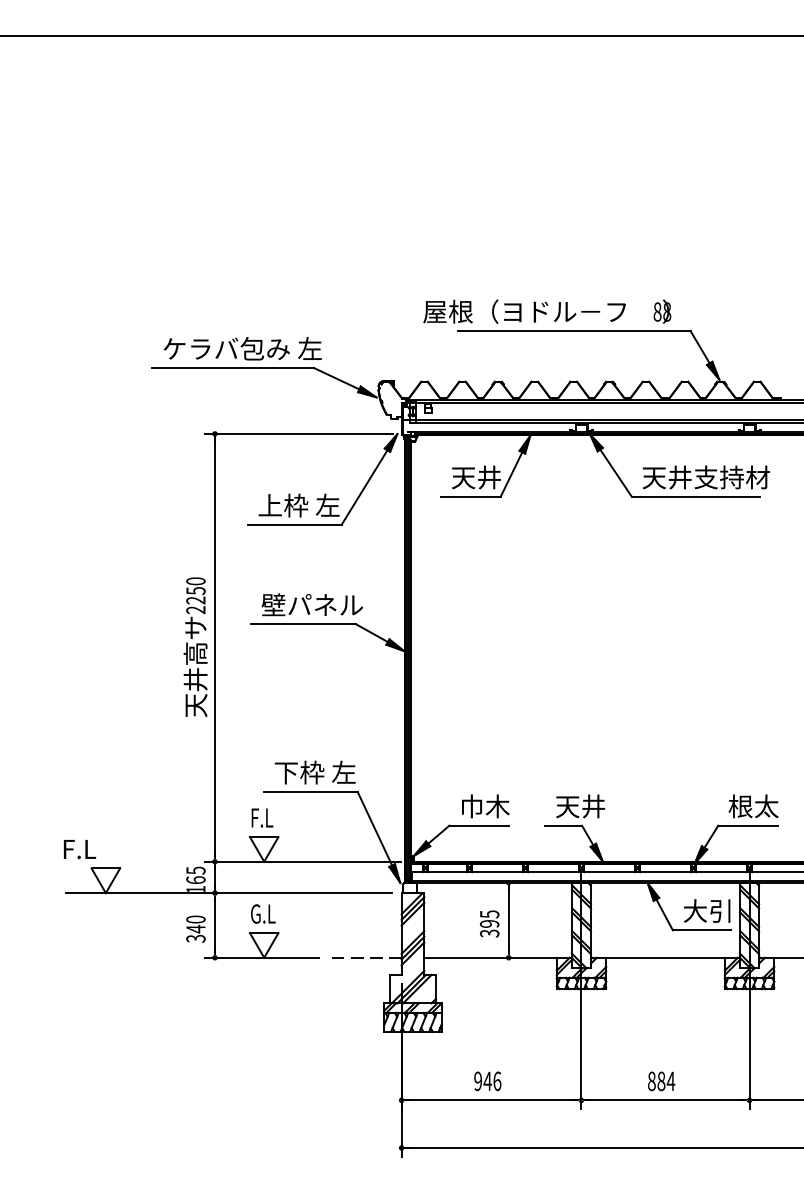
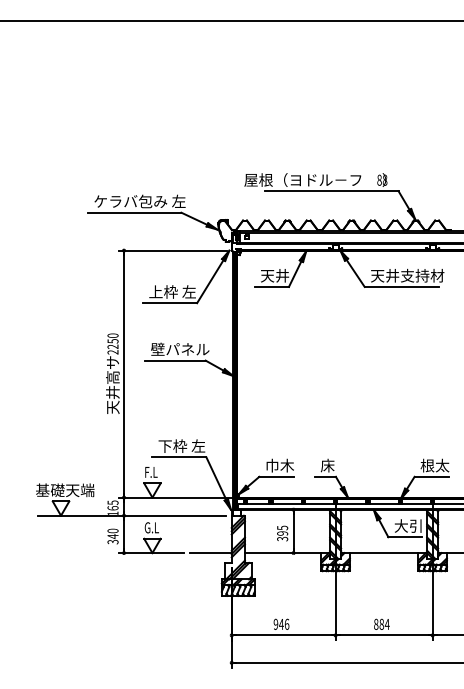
text: (579, 806) -> (334, 465), 天井 -> 床
text: (113, 849) -> (65, 490), F.L -> 基礎天端
line: (364, 958) -> (210, 553), dashed -> solid

